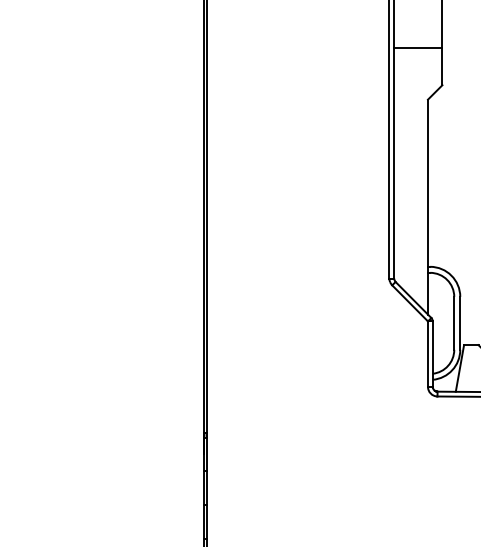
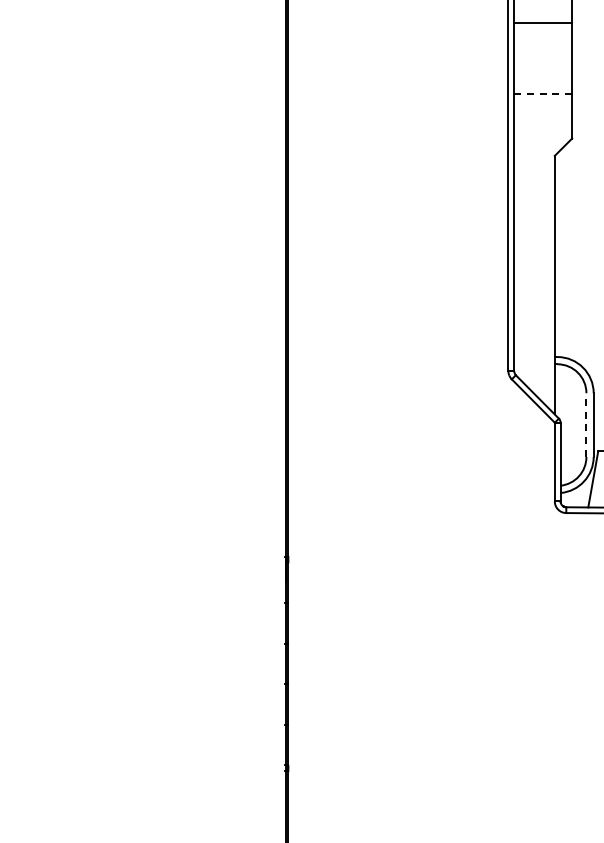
line: (418, 47) -> (543, 93), solid -> dashed
line: (454, 323) -> (586, 425), solid -> dashed

